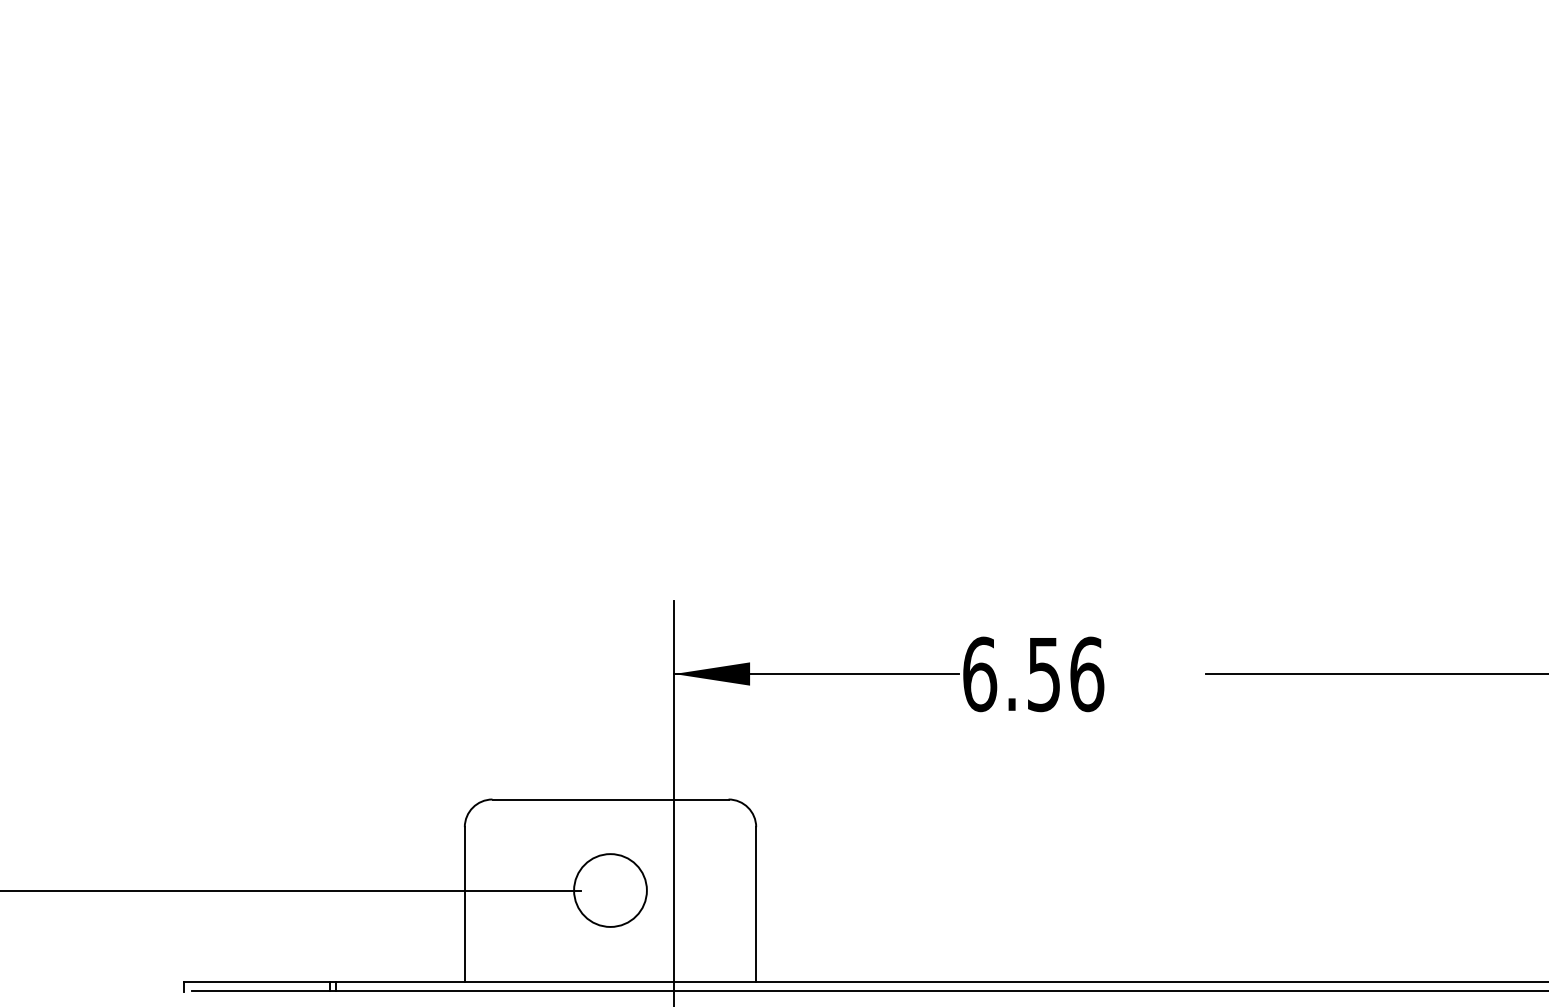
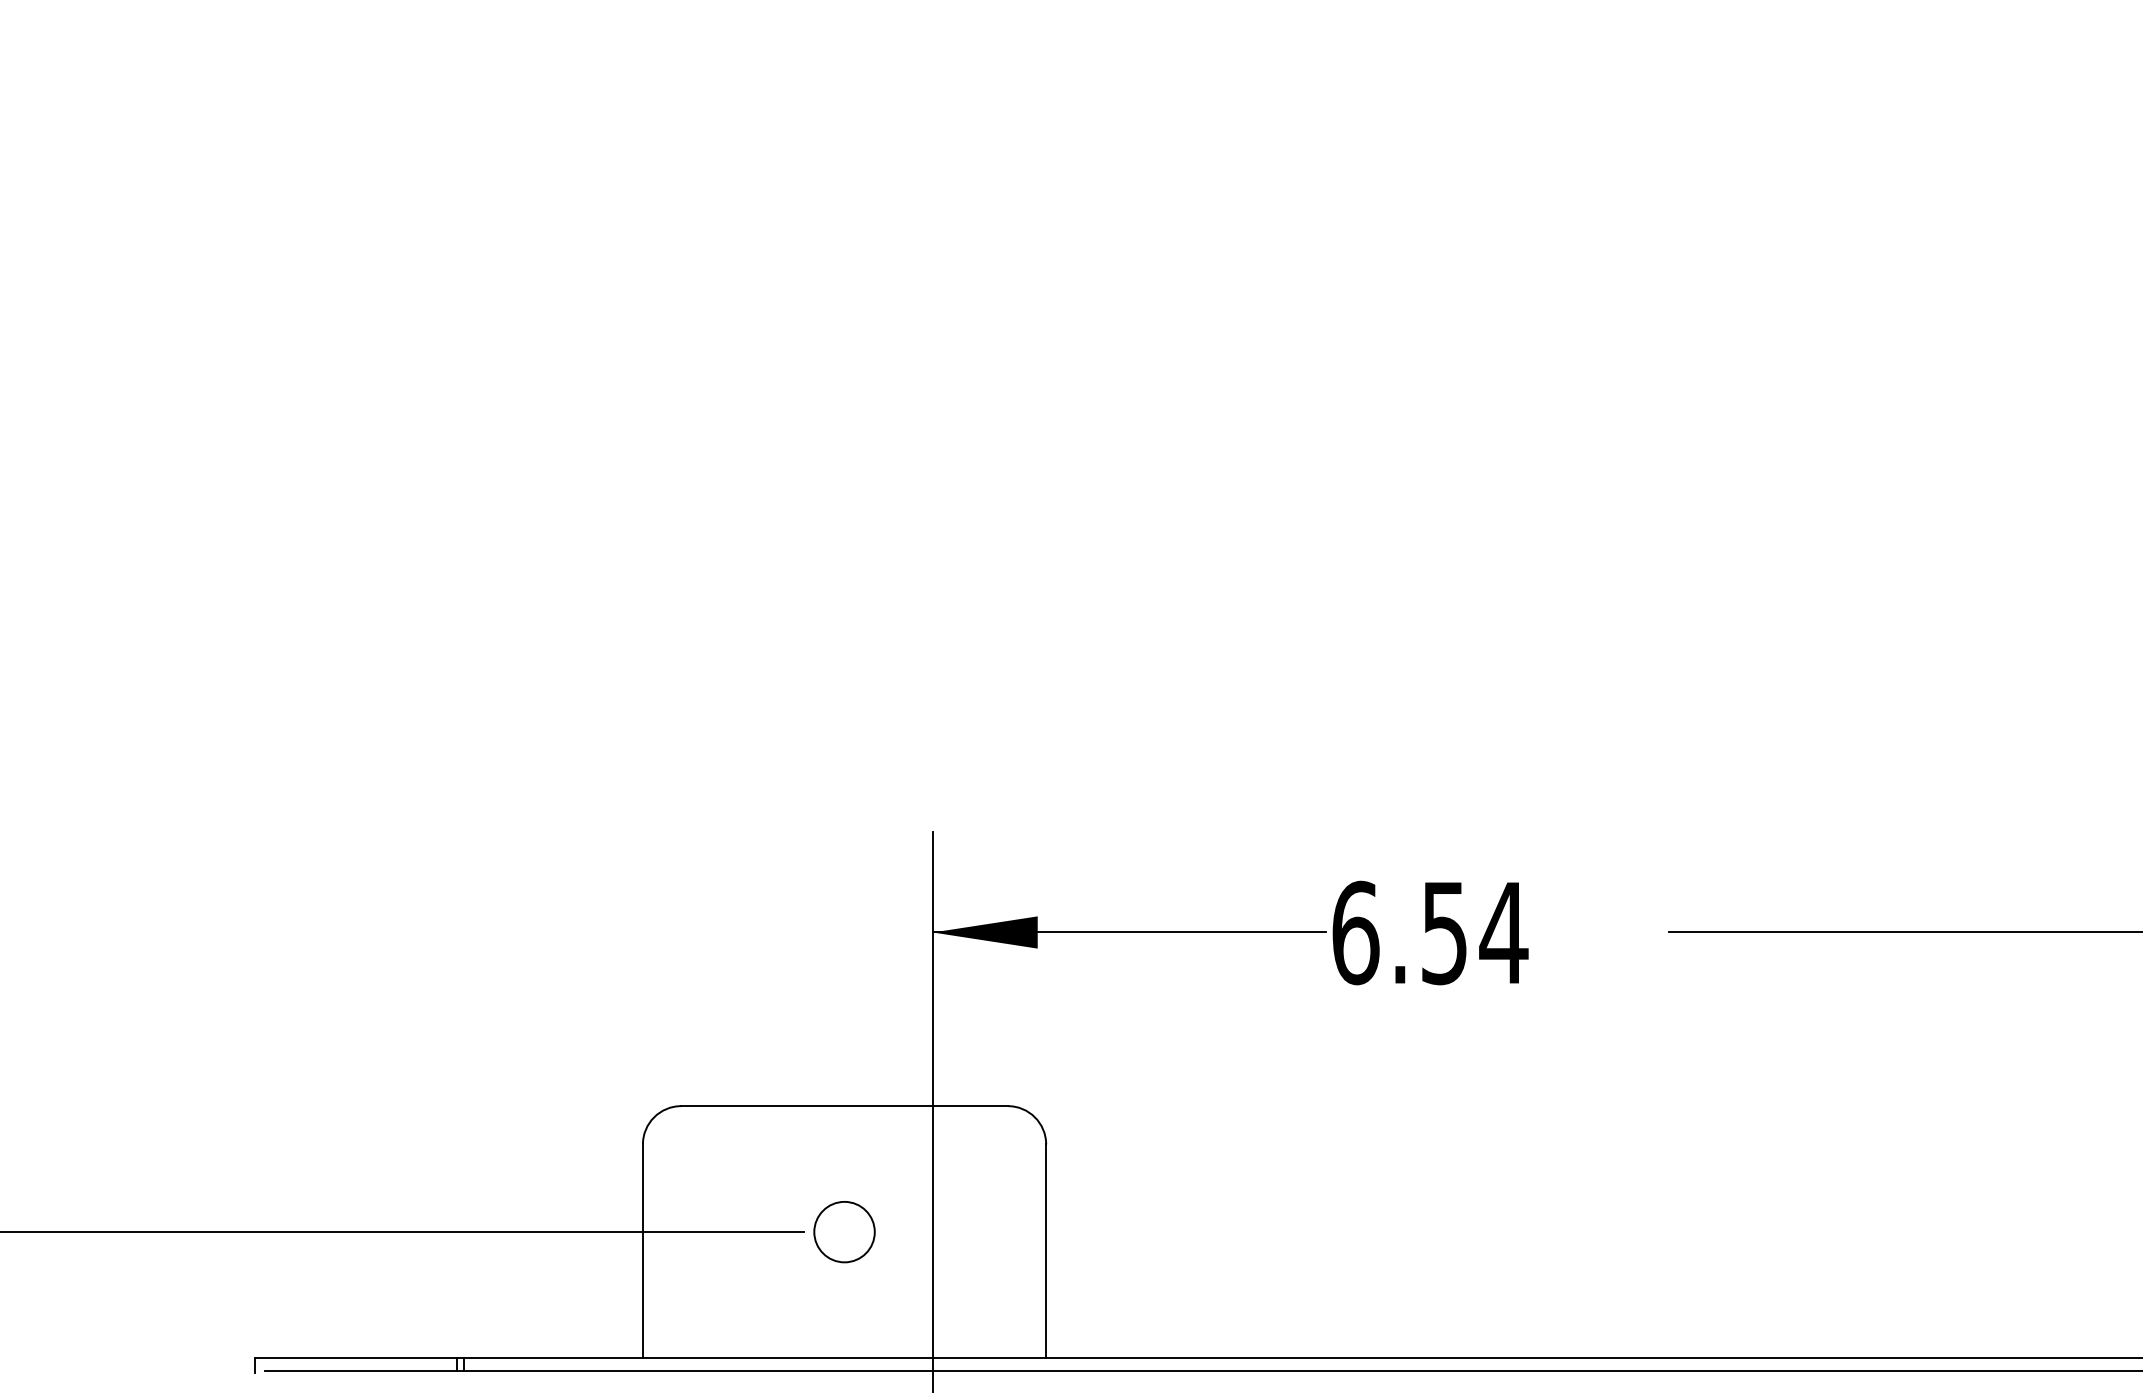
text: (1086, 674) -> (1503, 932), 6.56 -> 6.54
circle: (610, 890) -> (844, 1231), size x0.6

